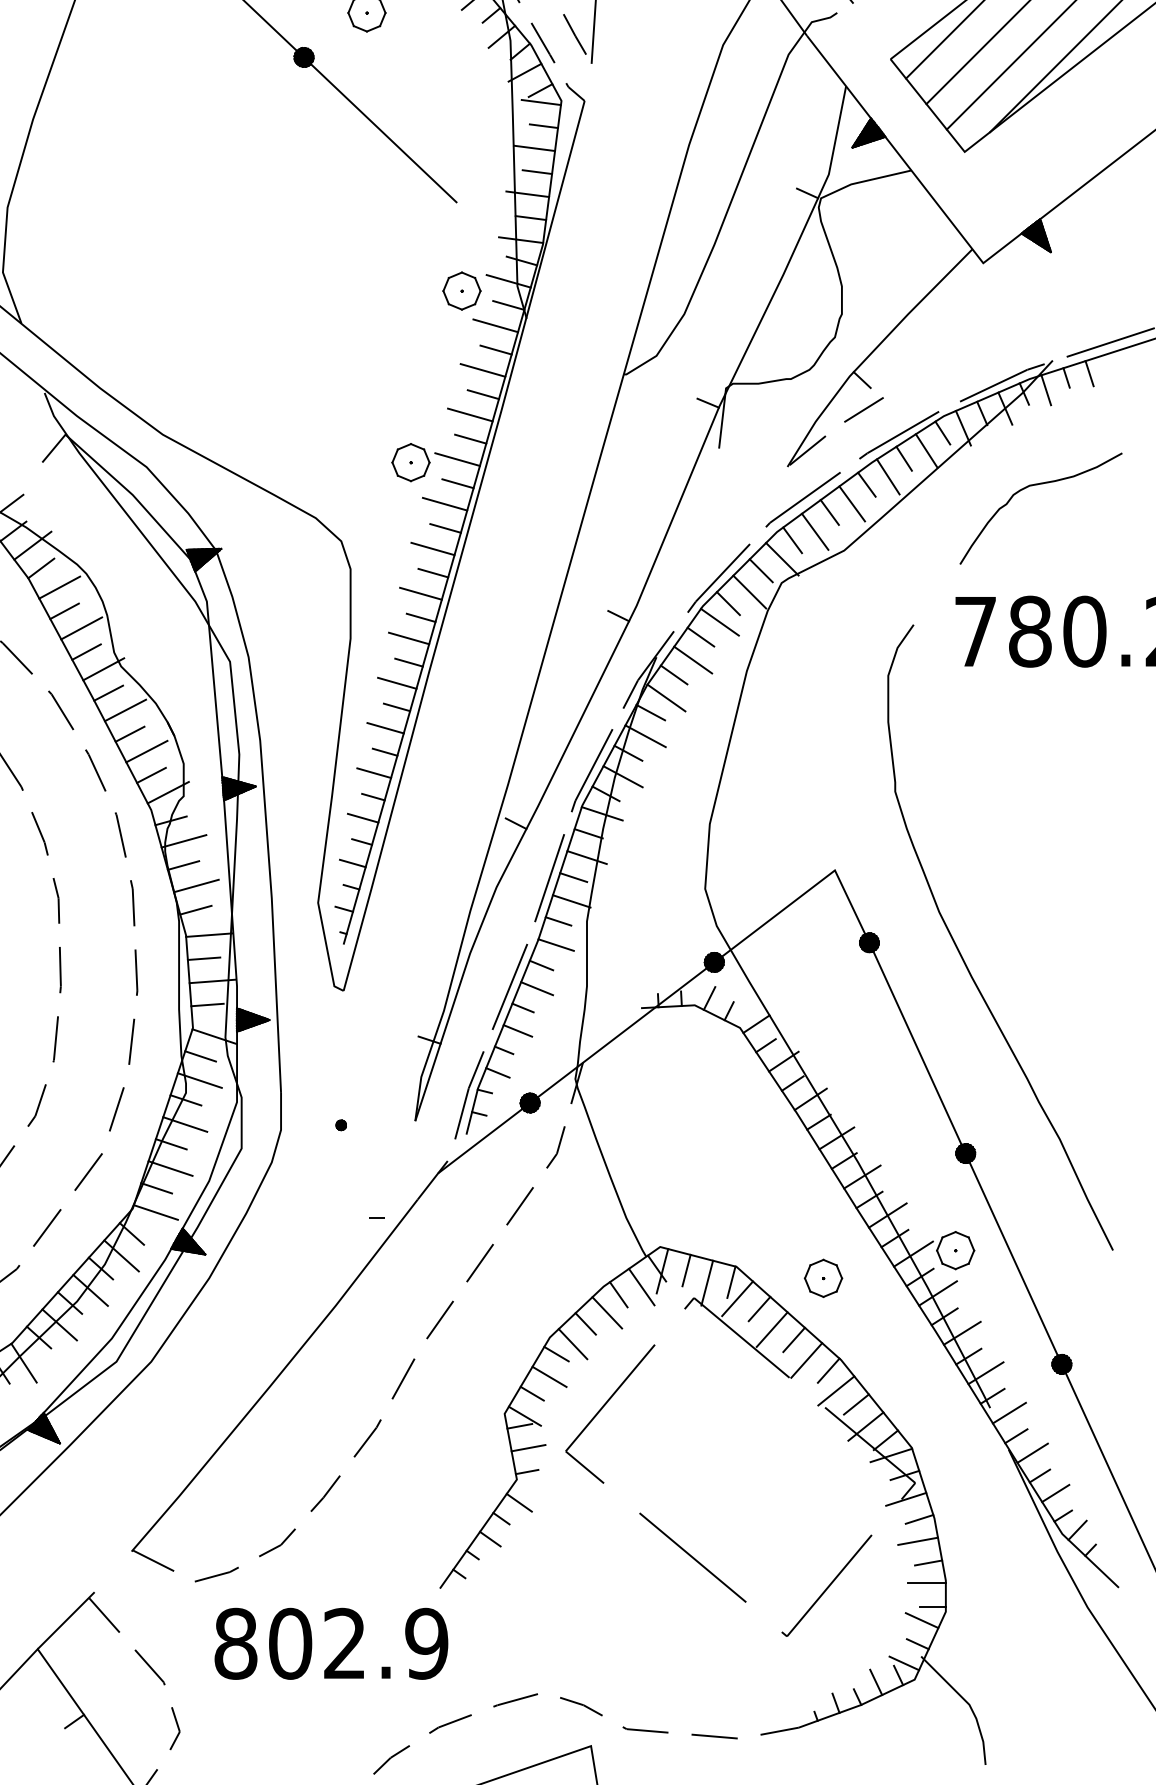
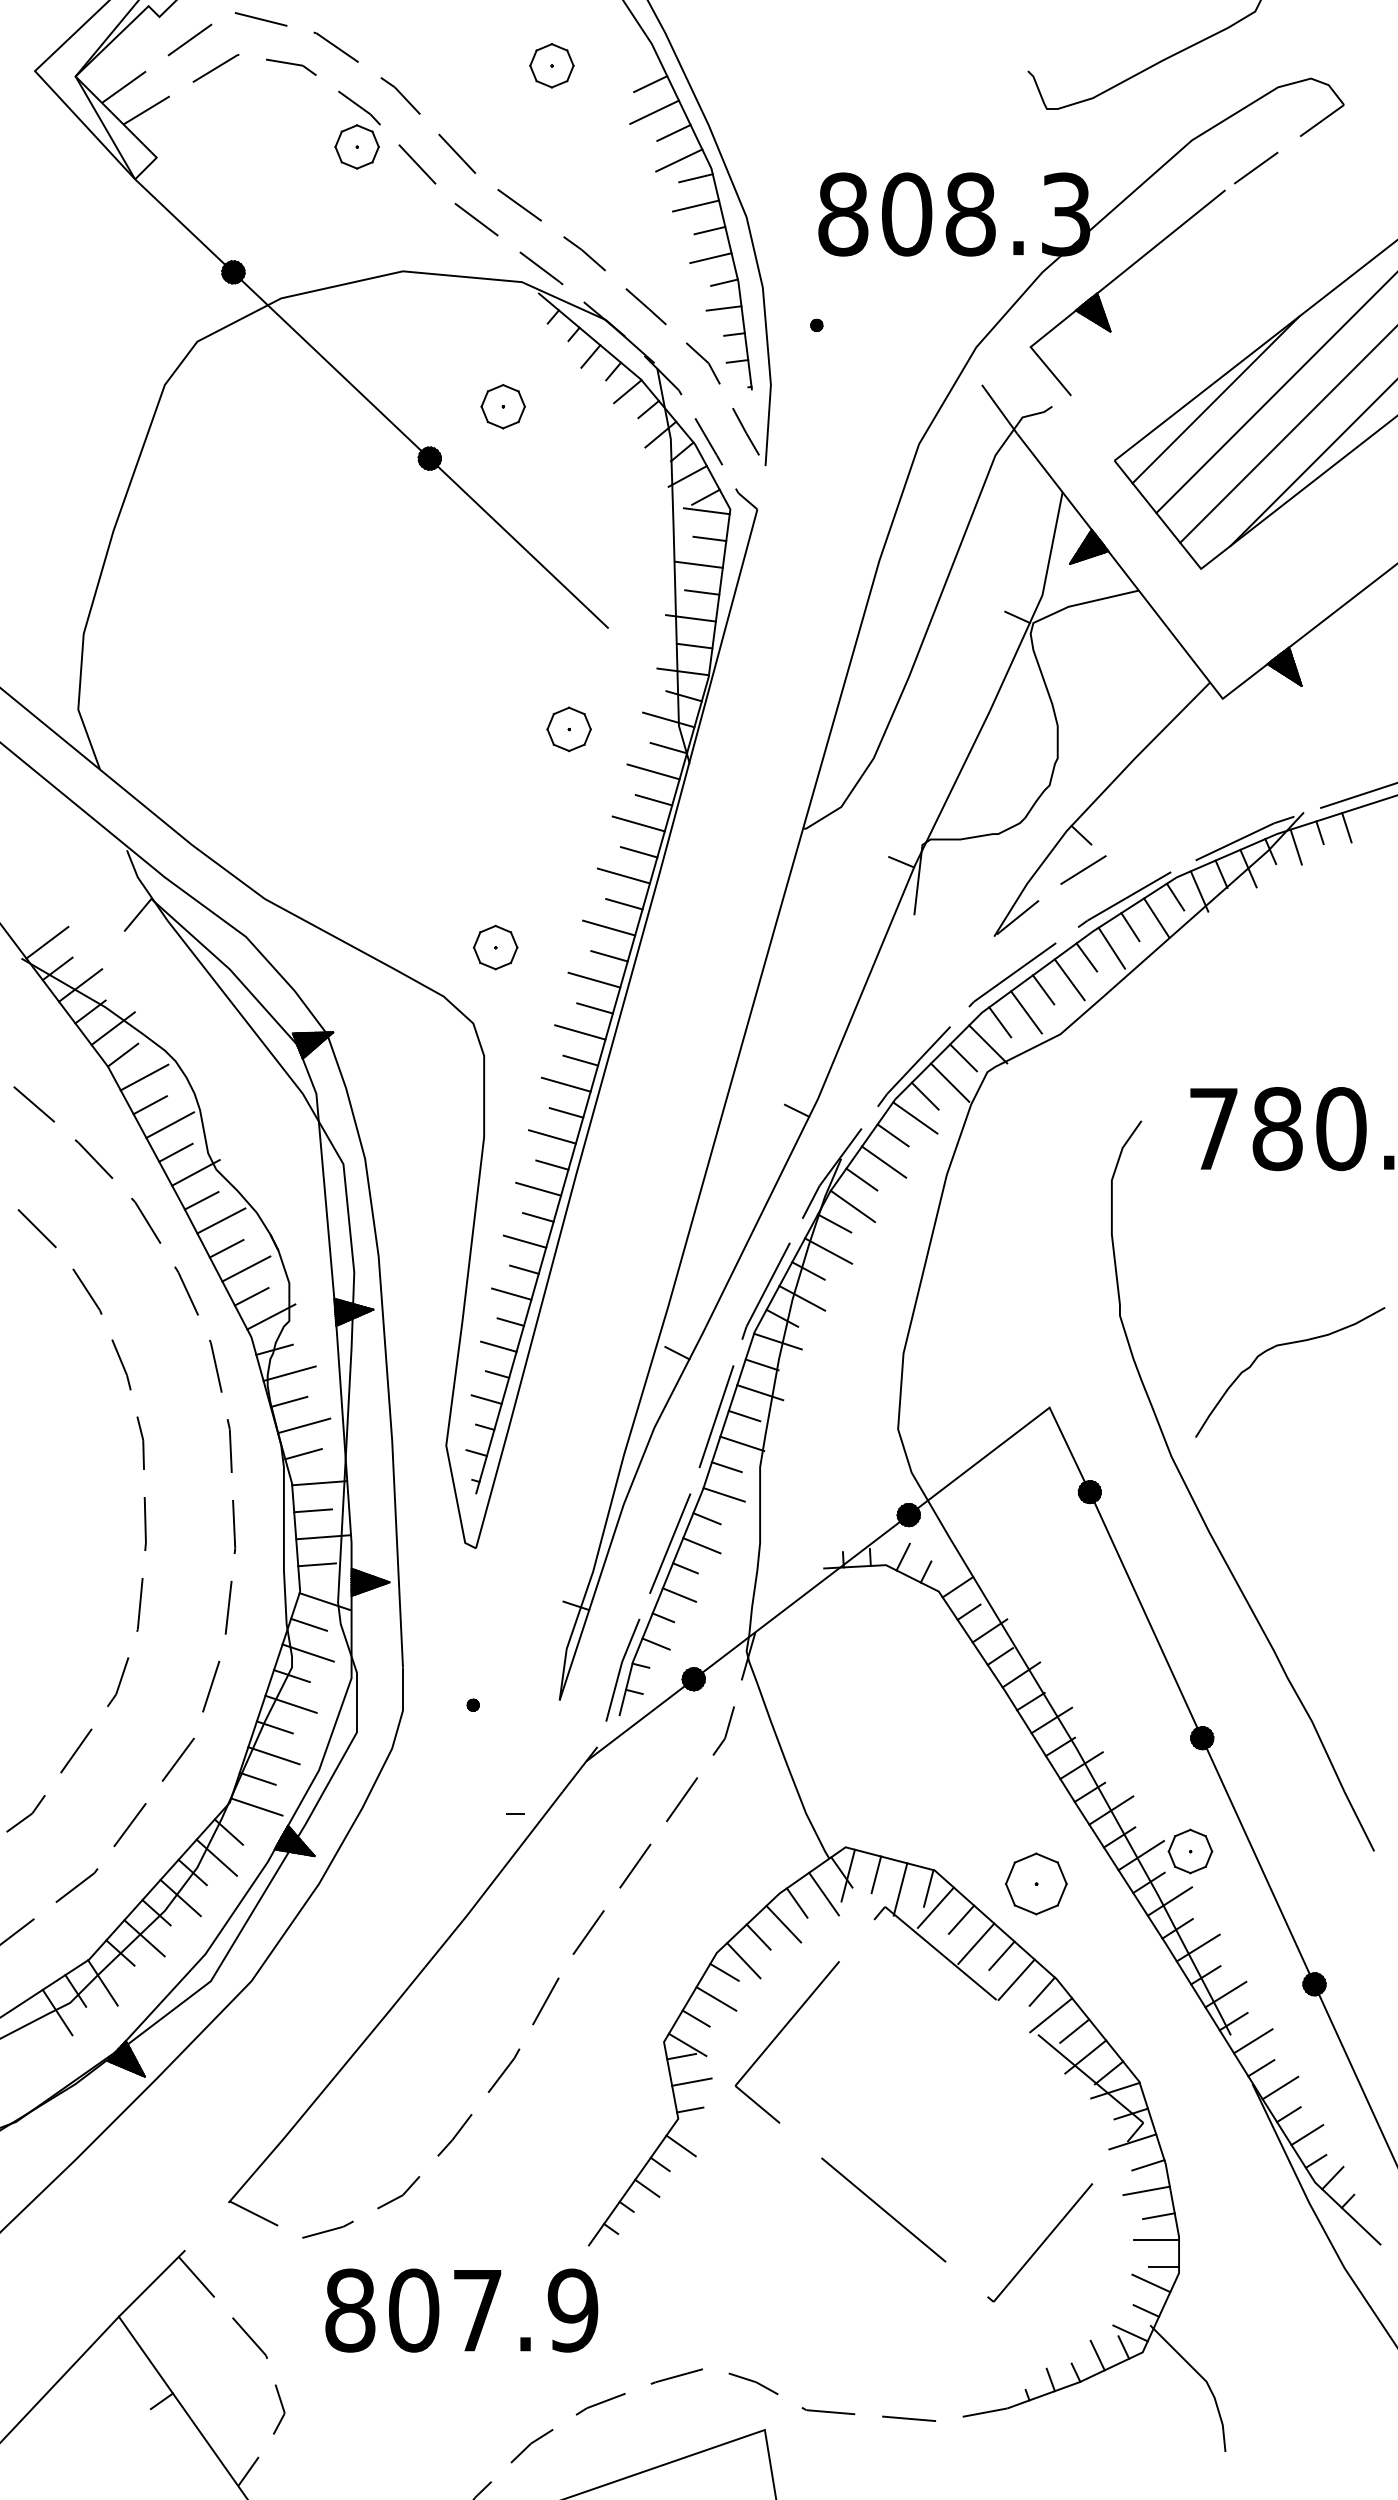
part: (461, 291) -> (568, 729), moved
part: (410, 462) -> (495, 947), moved
curve: (1036, 485) -> (1284, 1345), moved
part: (822, 1278) -> (1035, 1883), size x1.4
text: (344, 1642) -> (477, 2309), 802.9 -> 807.9

